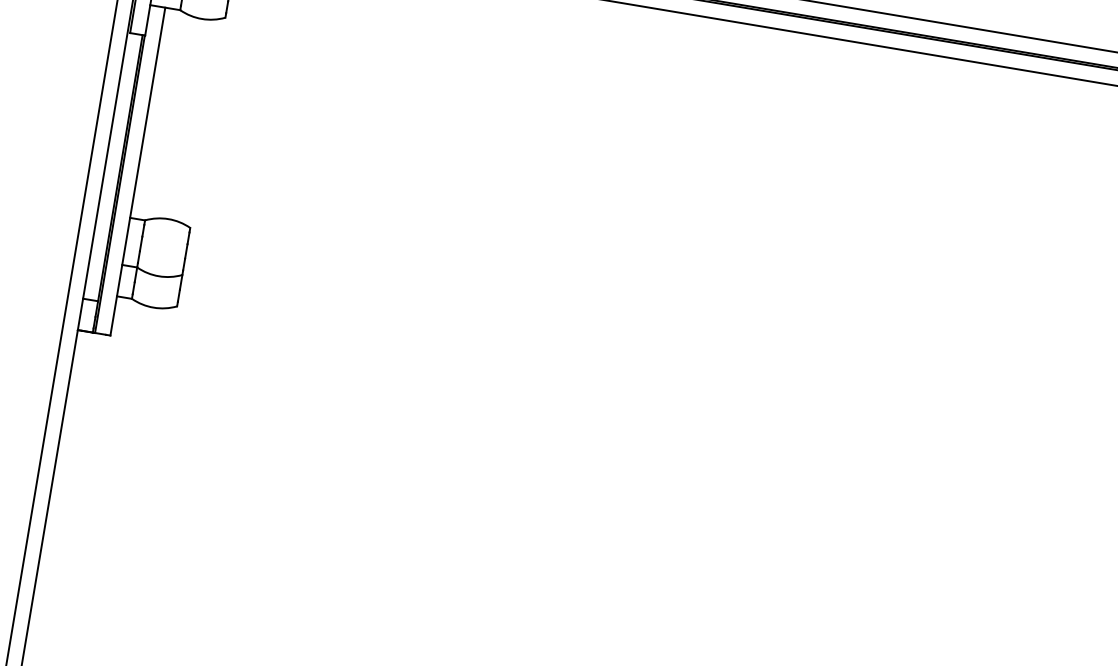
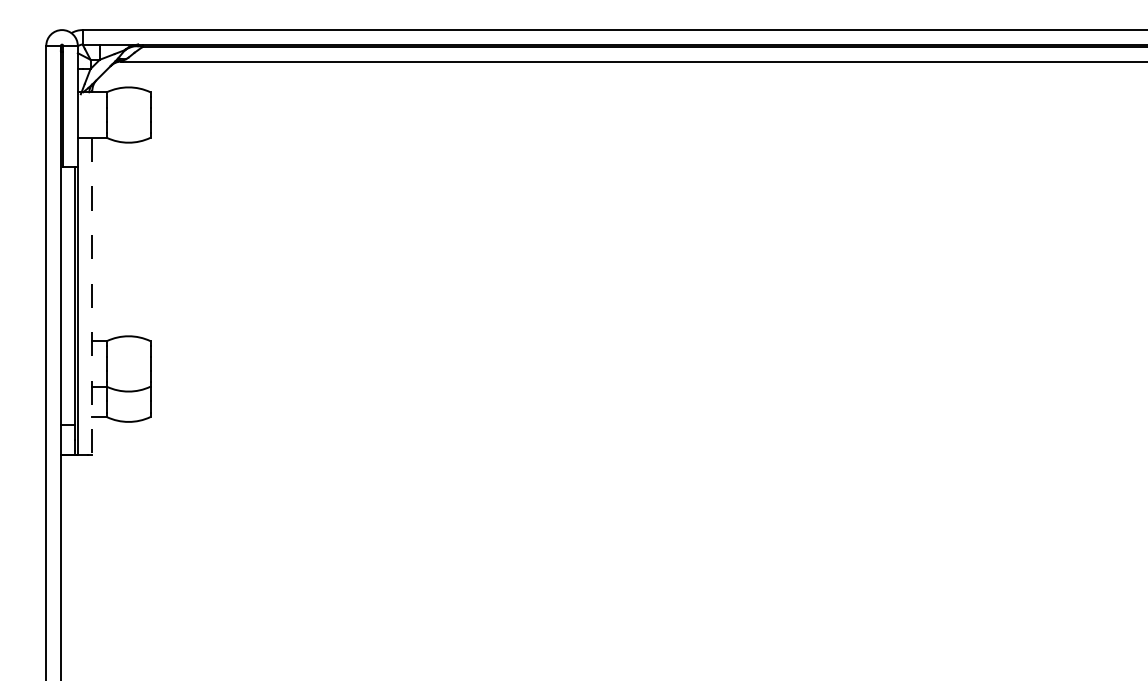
line: (138, 171) -> (92, 296), solid -> dashed

